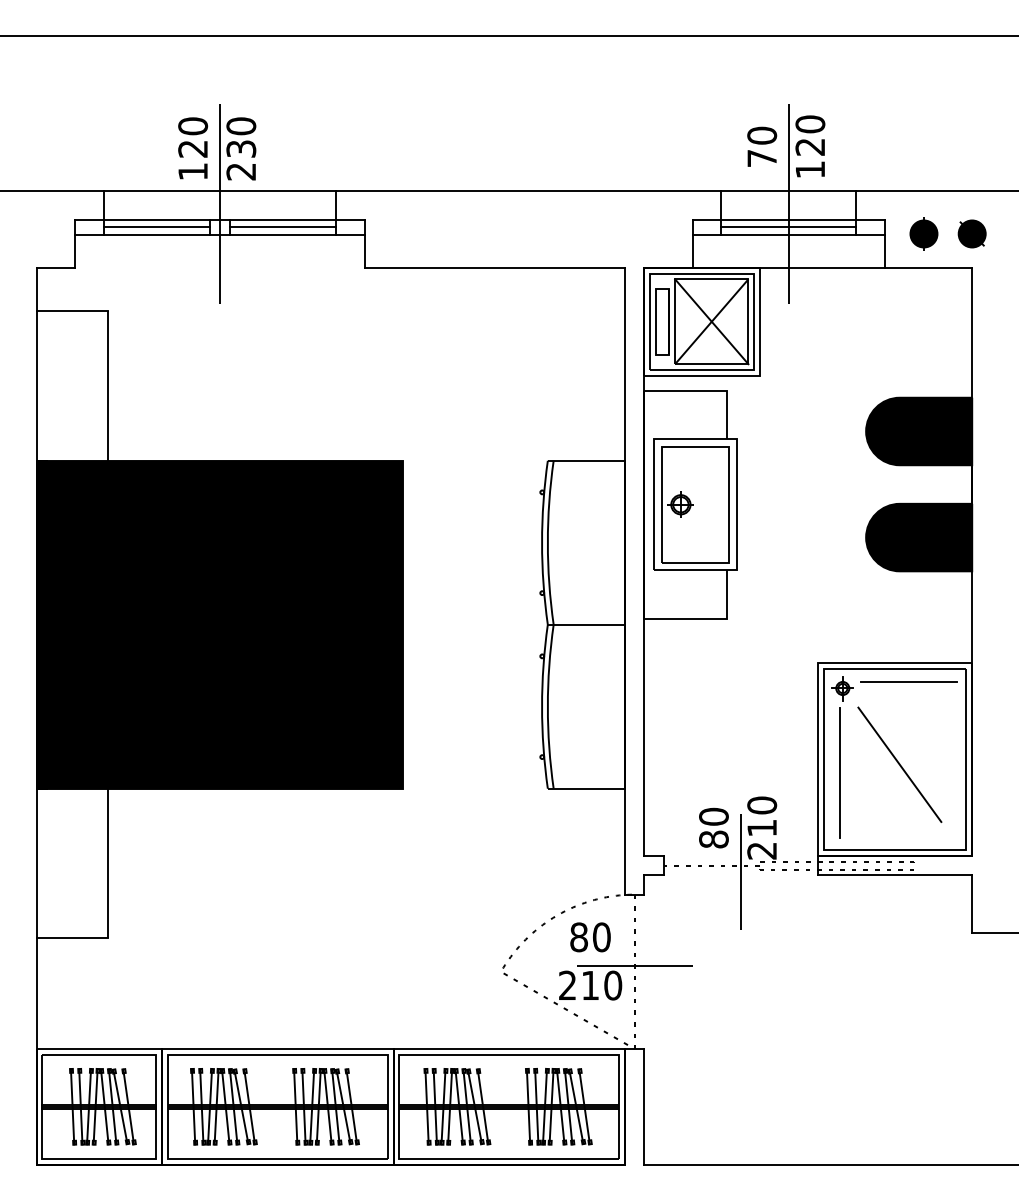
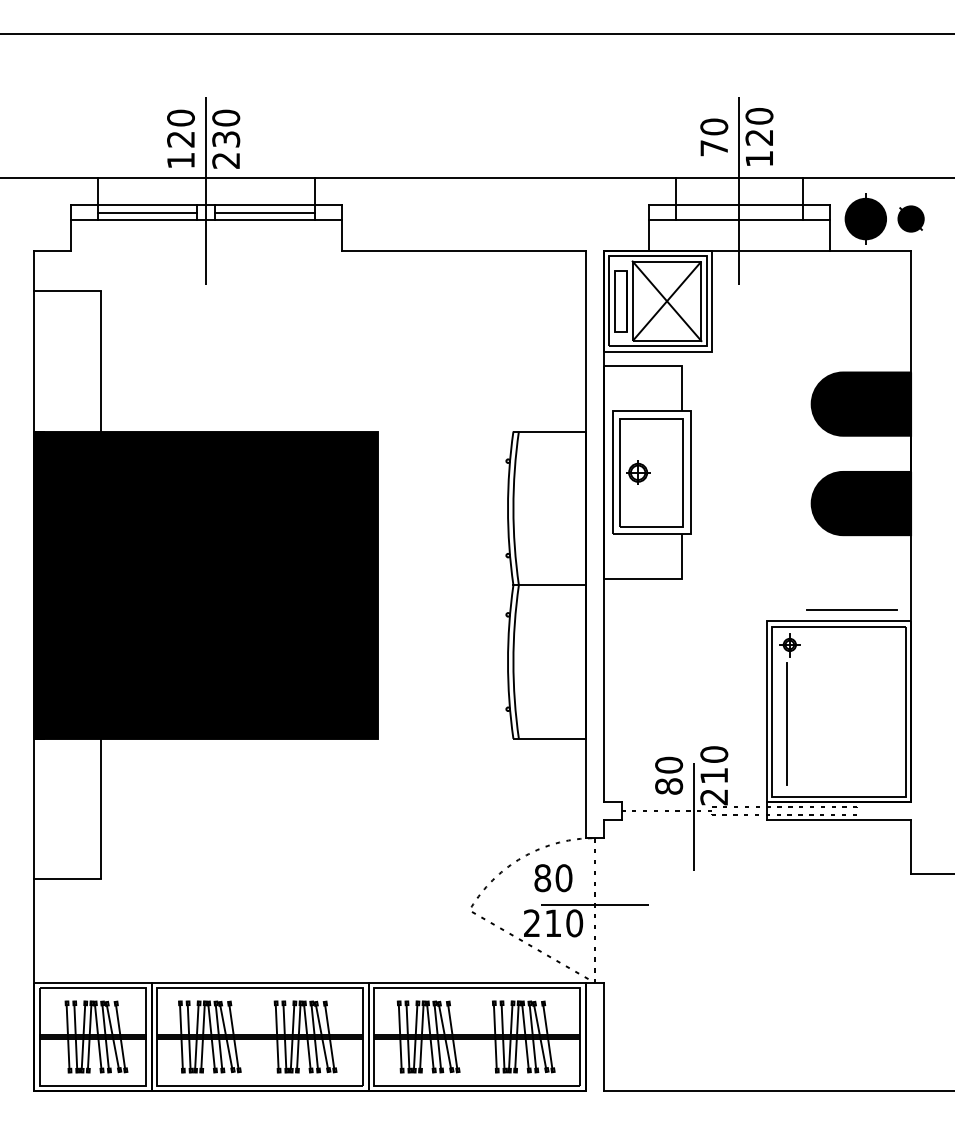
line: (789, 227) -> (739, 212), removed
part: (923, 233) -> (865, 218), size x1.6
line: (908, 681) -> (851, 609), moved
line: (900, 764) -> (843, 716), removed

